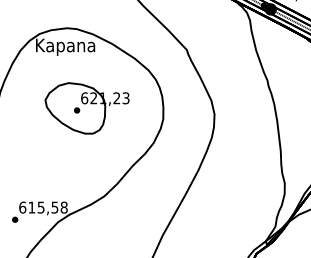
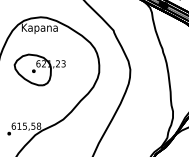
part: (86, 107) -> (39, 69), moved

